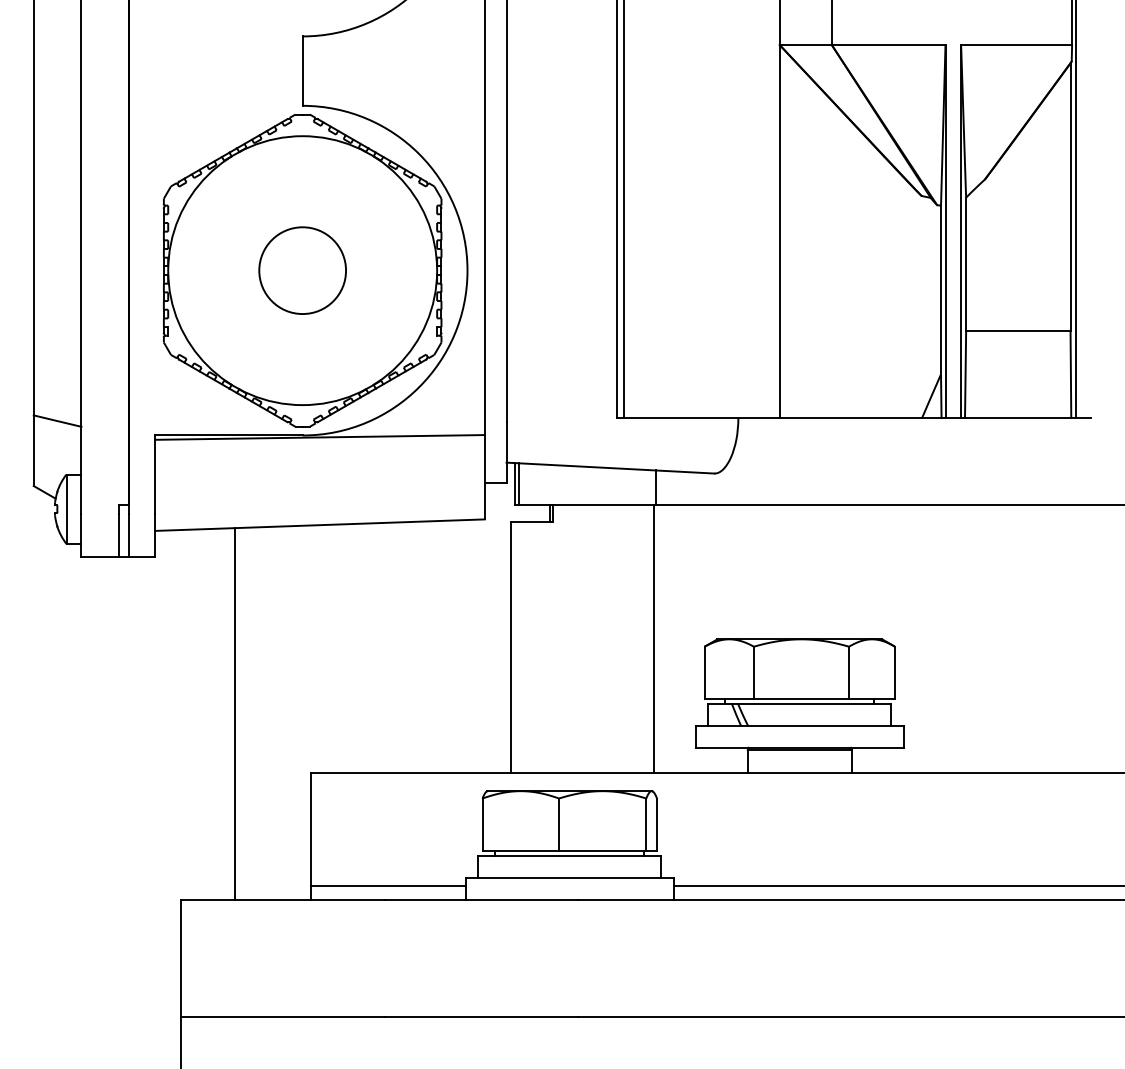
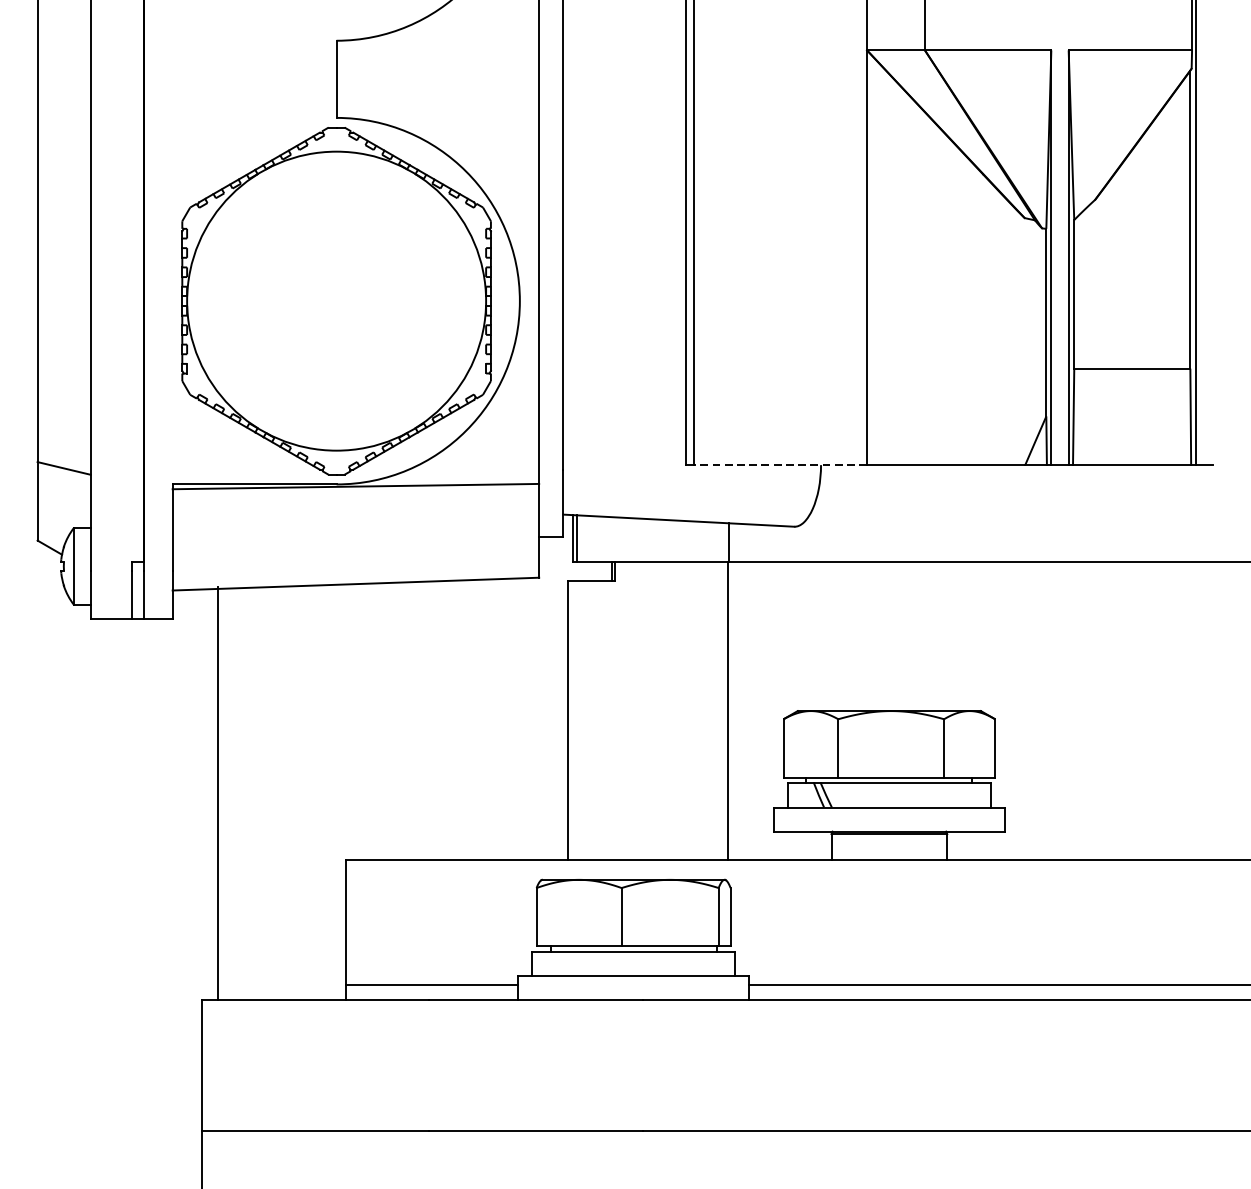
circle: (302, 270) -> (336, 300), removed
line: (701, 418) -> (780, 465), solid -> dashed
line: (235, 713) -> (218, 793), moved

